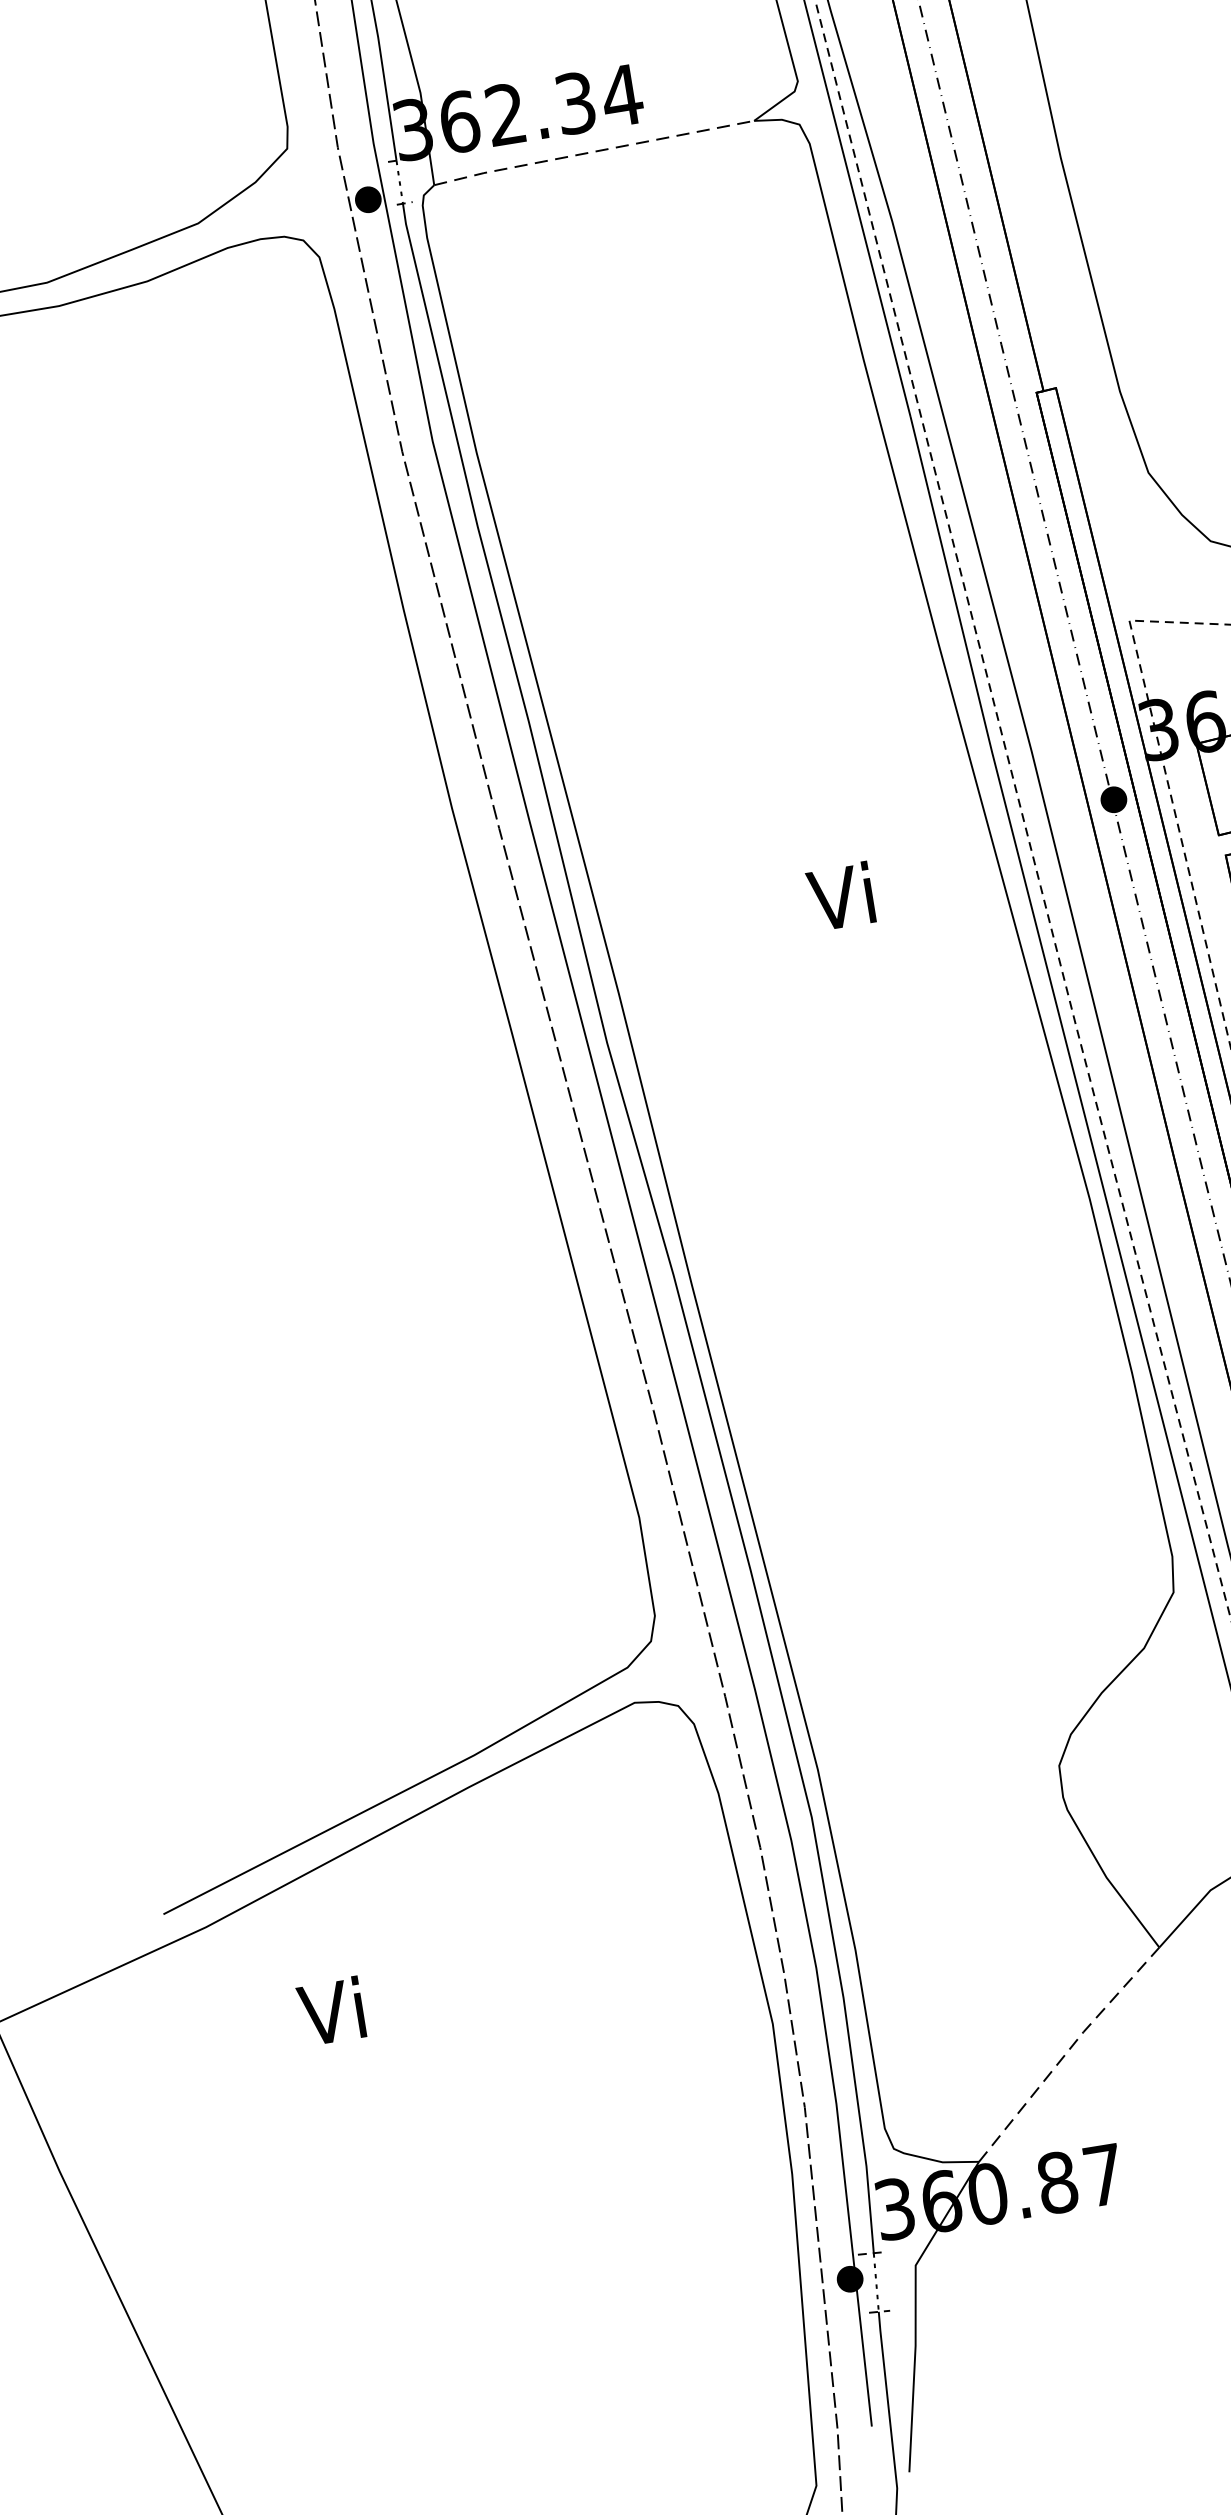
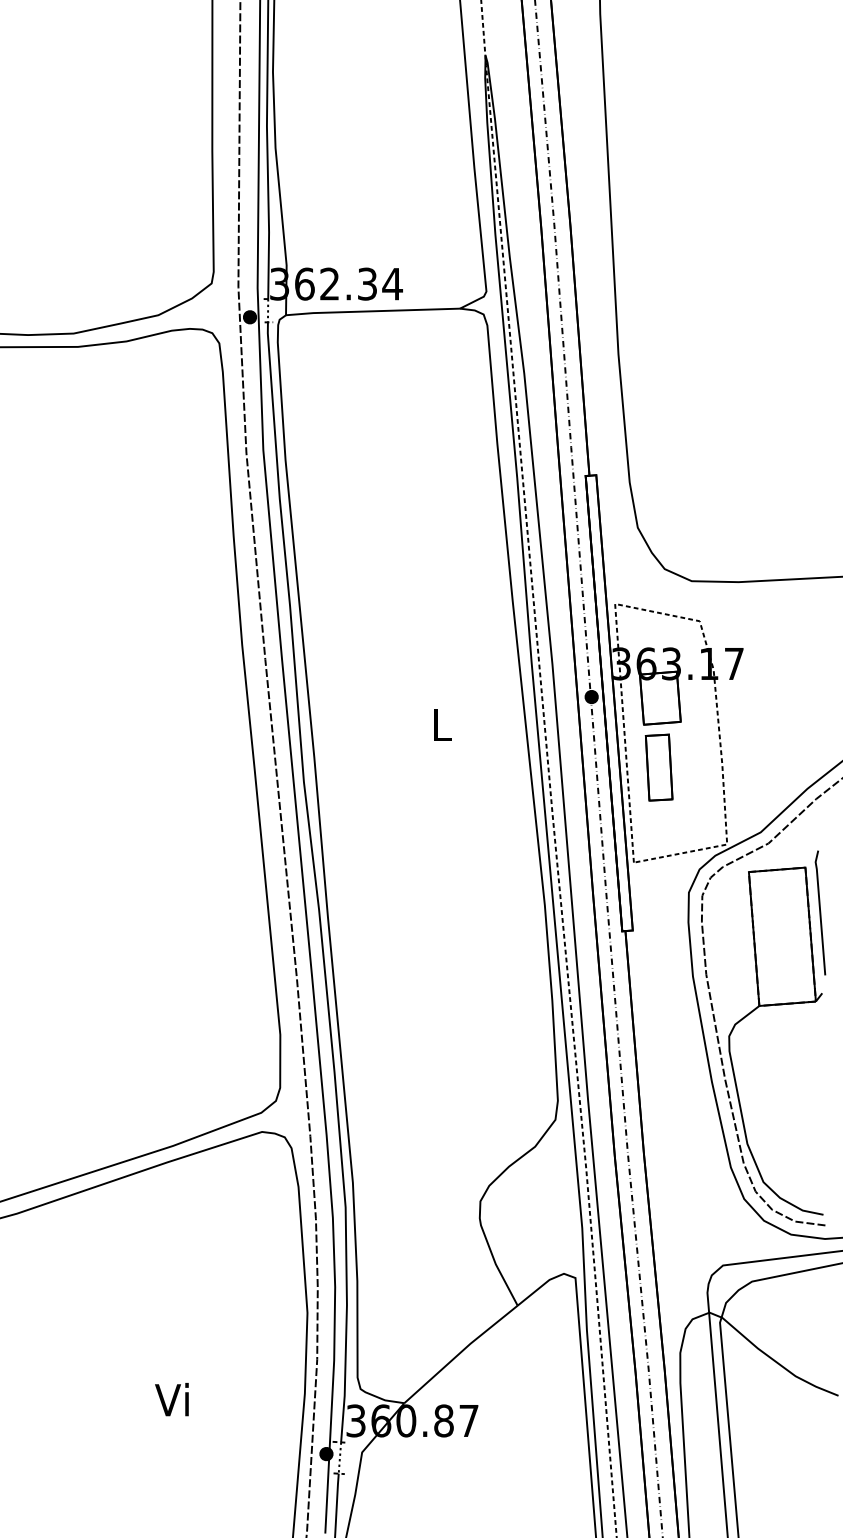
line: (593, 152) -> (372, 311), dashed -> solid
text: (840, 896) -> (439, 724), Vi -> L
text: (330, 2011) -> (171, 1399), moved
line: (1067, 2051) -> (460, 1352), dashed -> solid

